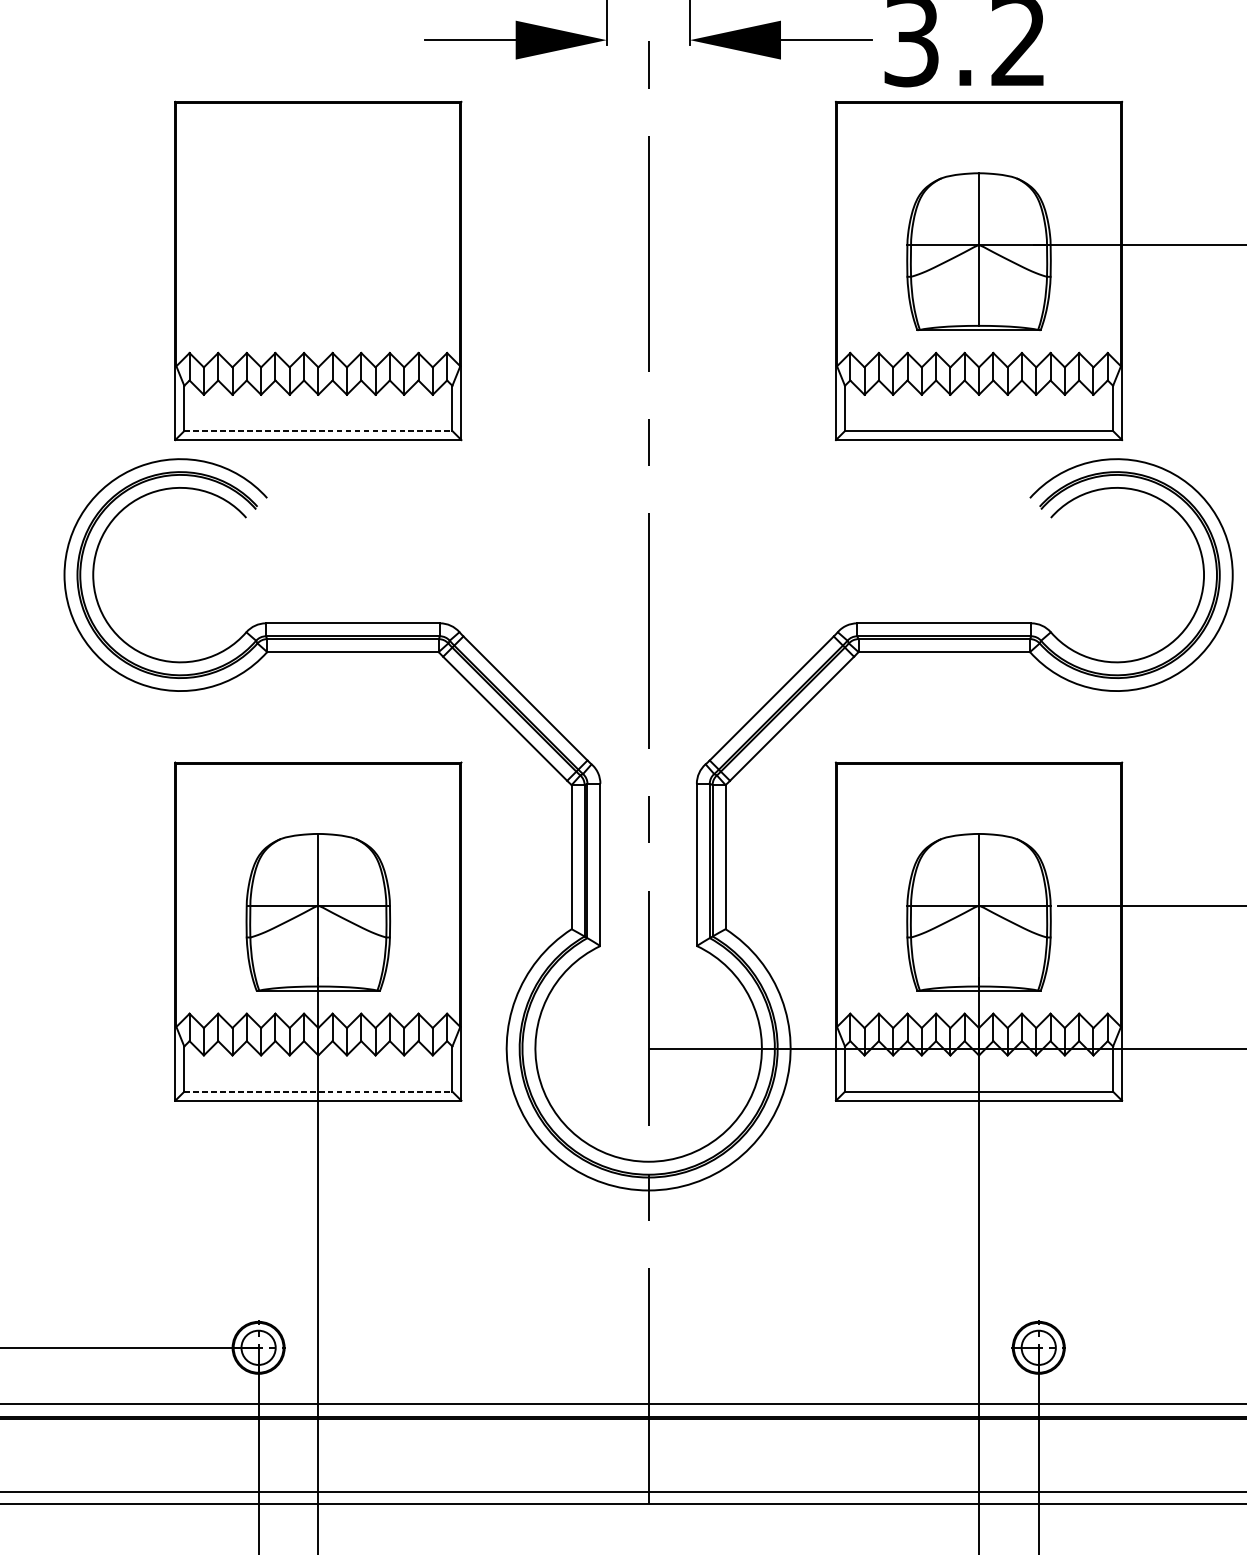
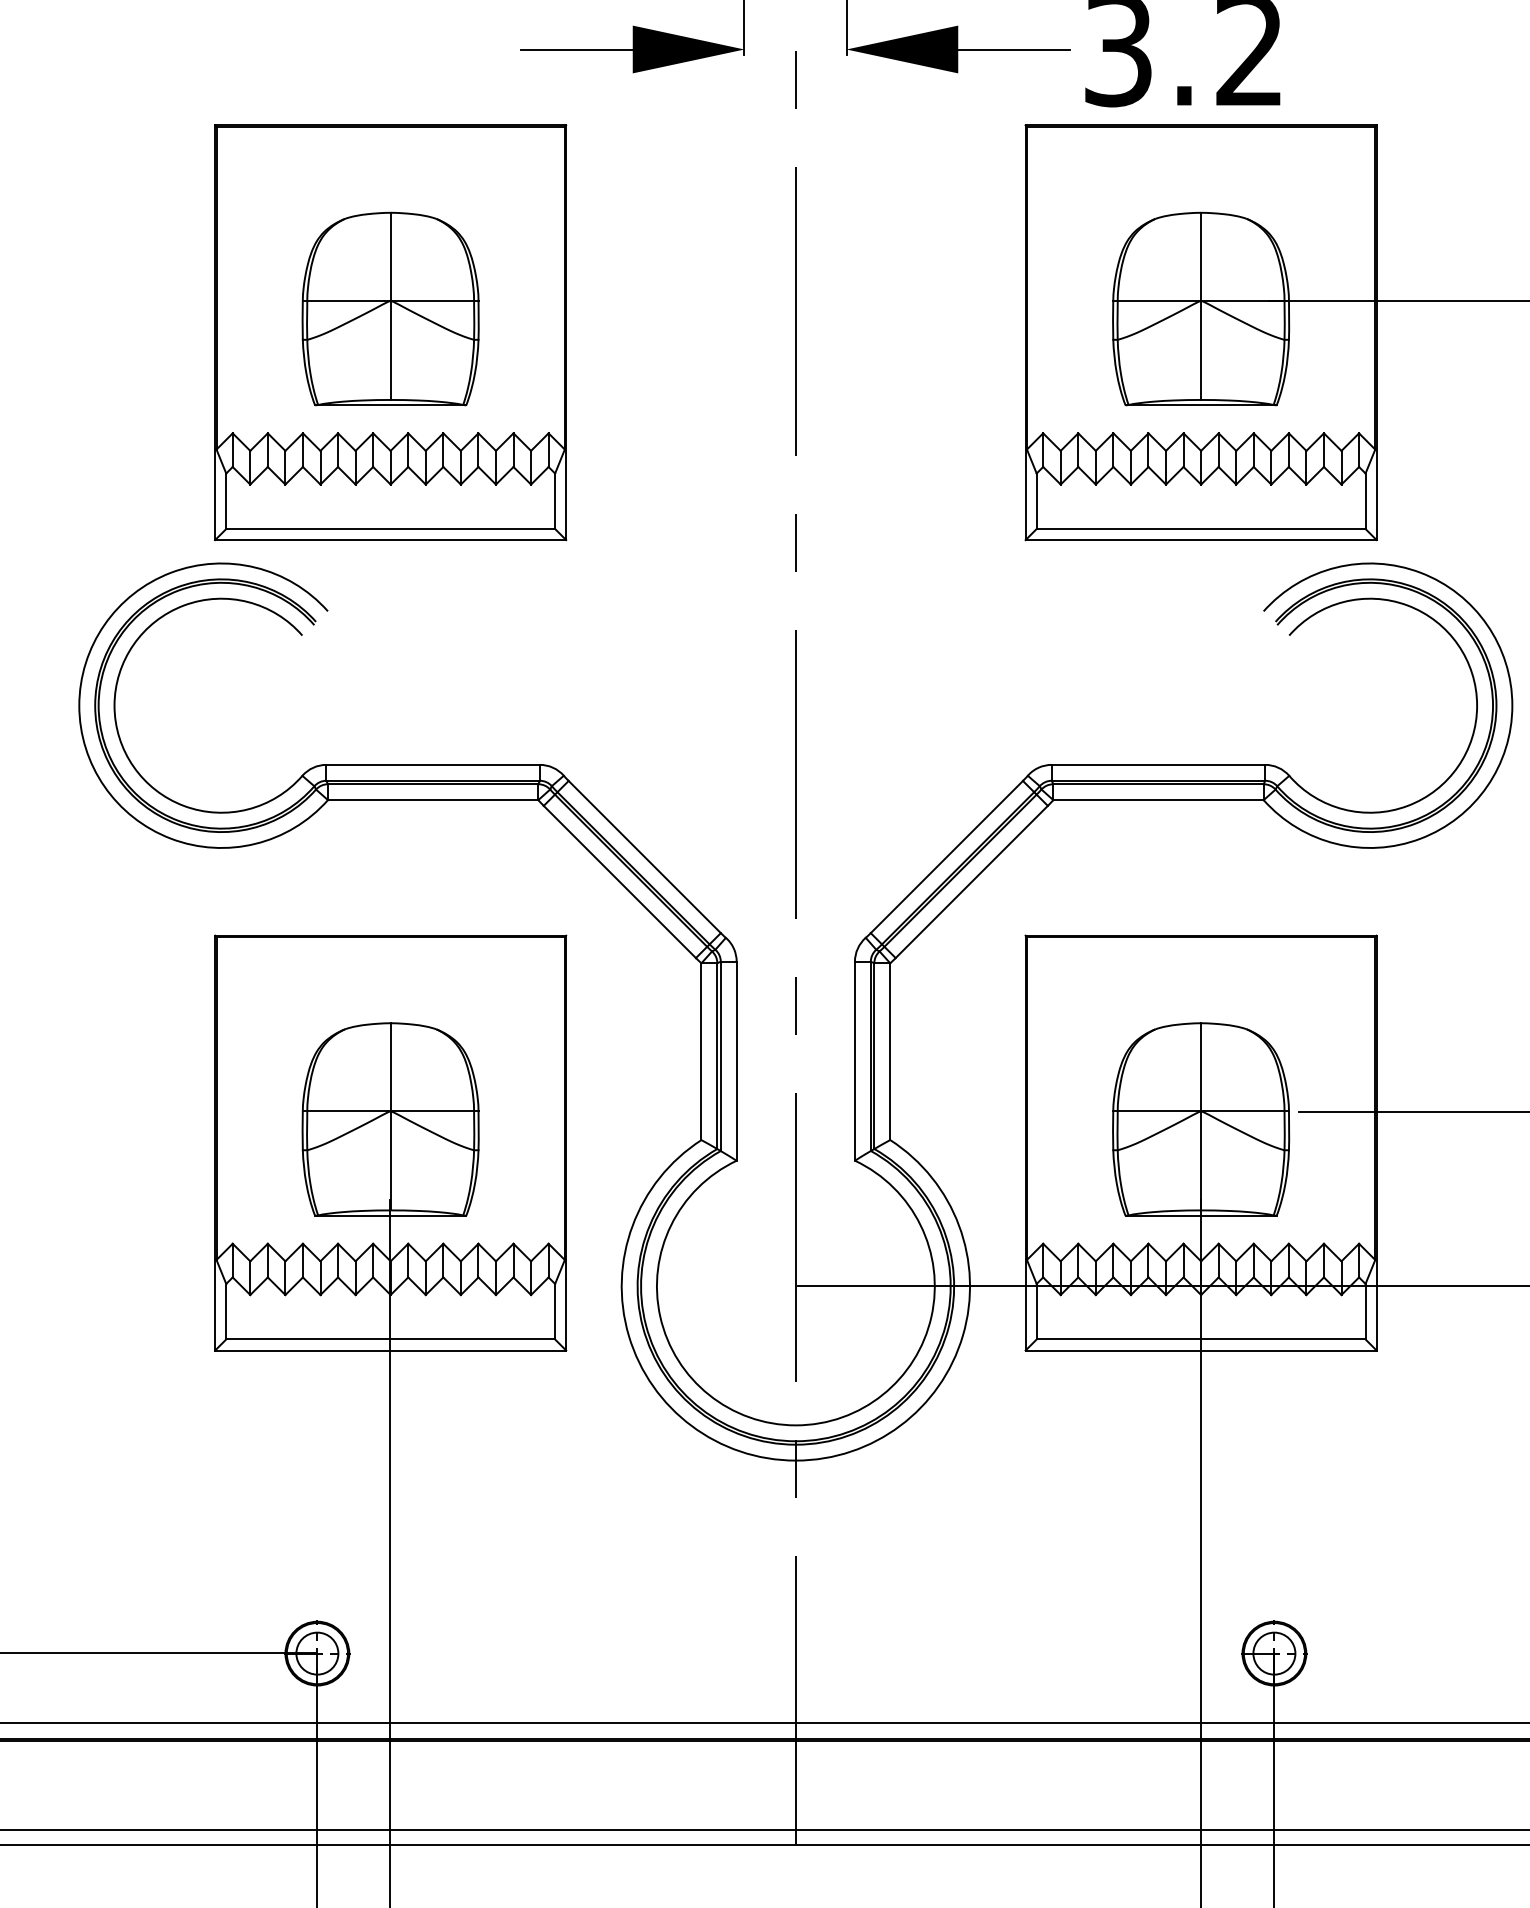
part: (318, 251) -> (390, 308), added
line: (319, 431) -> (391, 529), dashed -> solid
line: (319, 1091) -> (391, 1339), dashed -> solid

